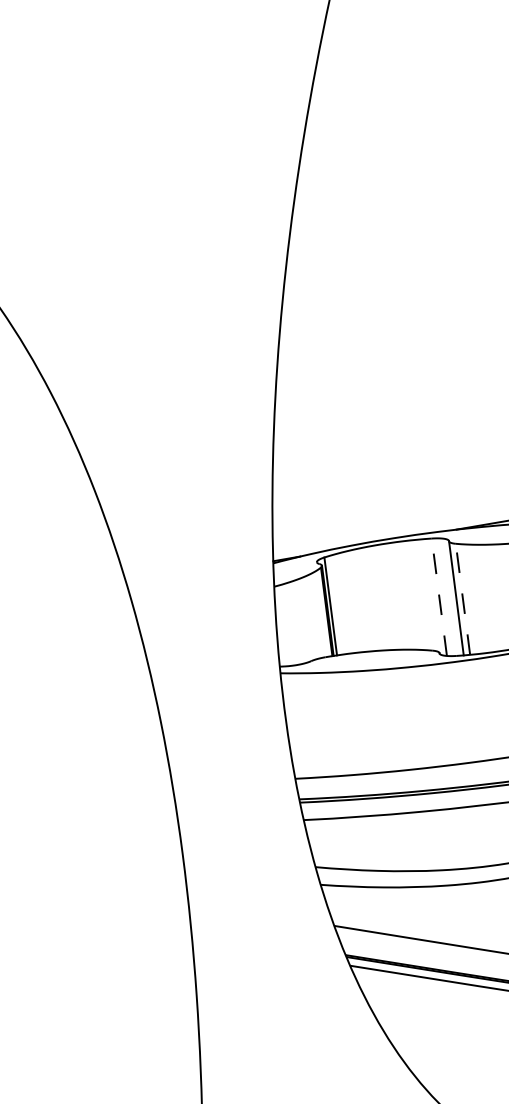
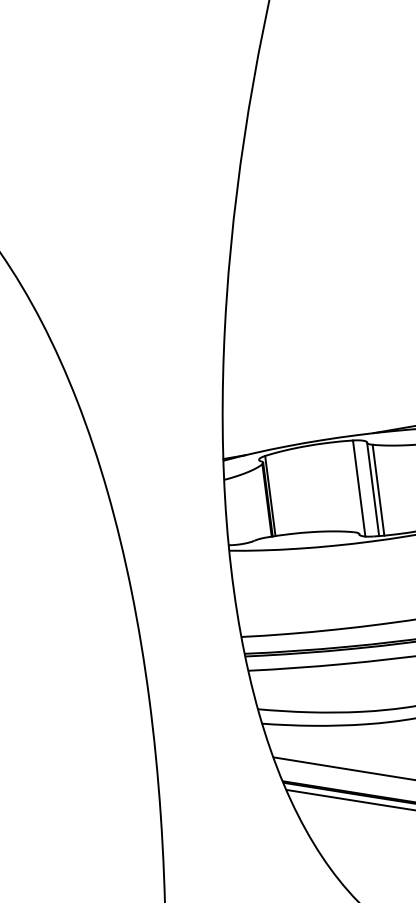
line: (439, 597) -> (359, 488), dashed -> solid
line: (462, 599) -> (378, 490), dashed -> solid

